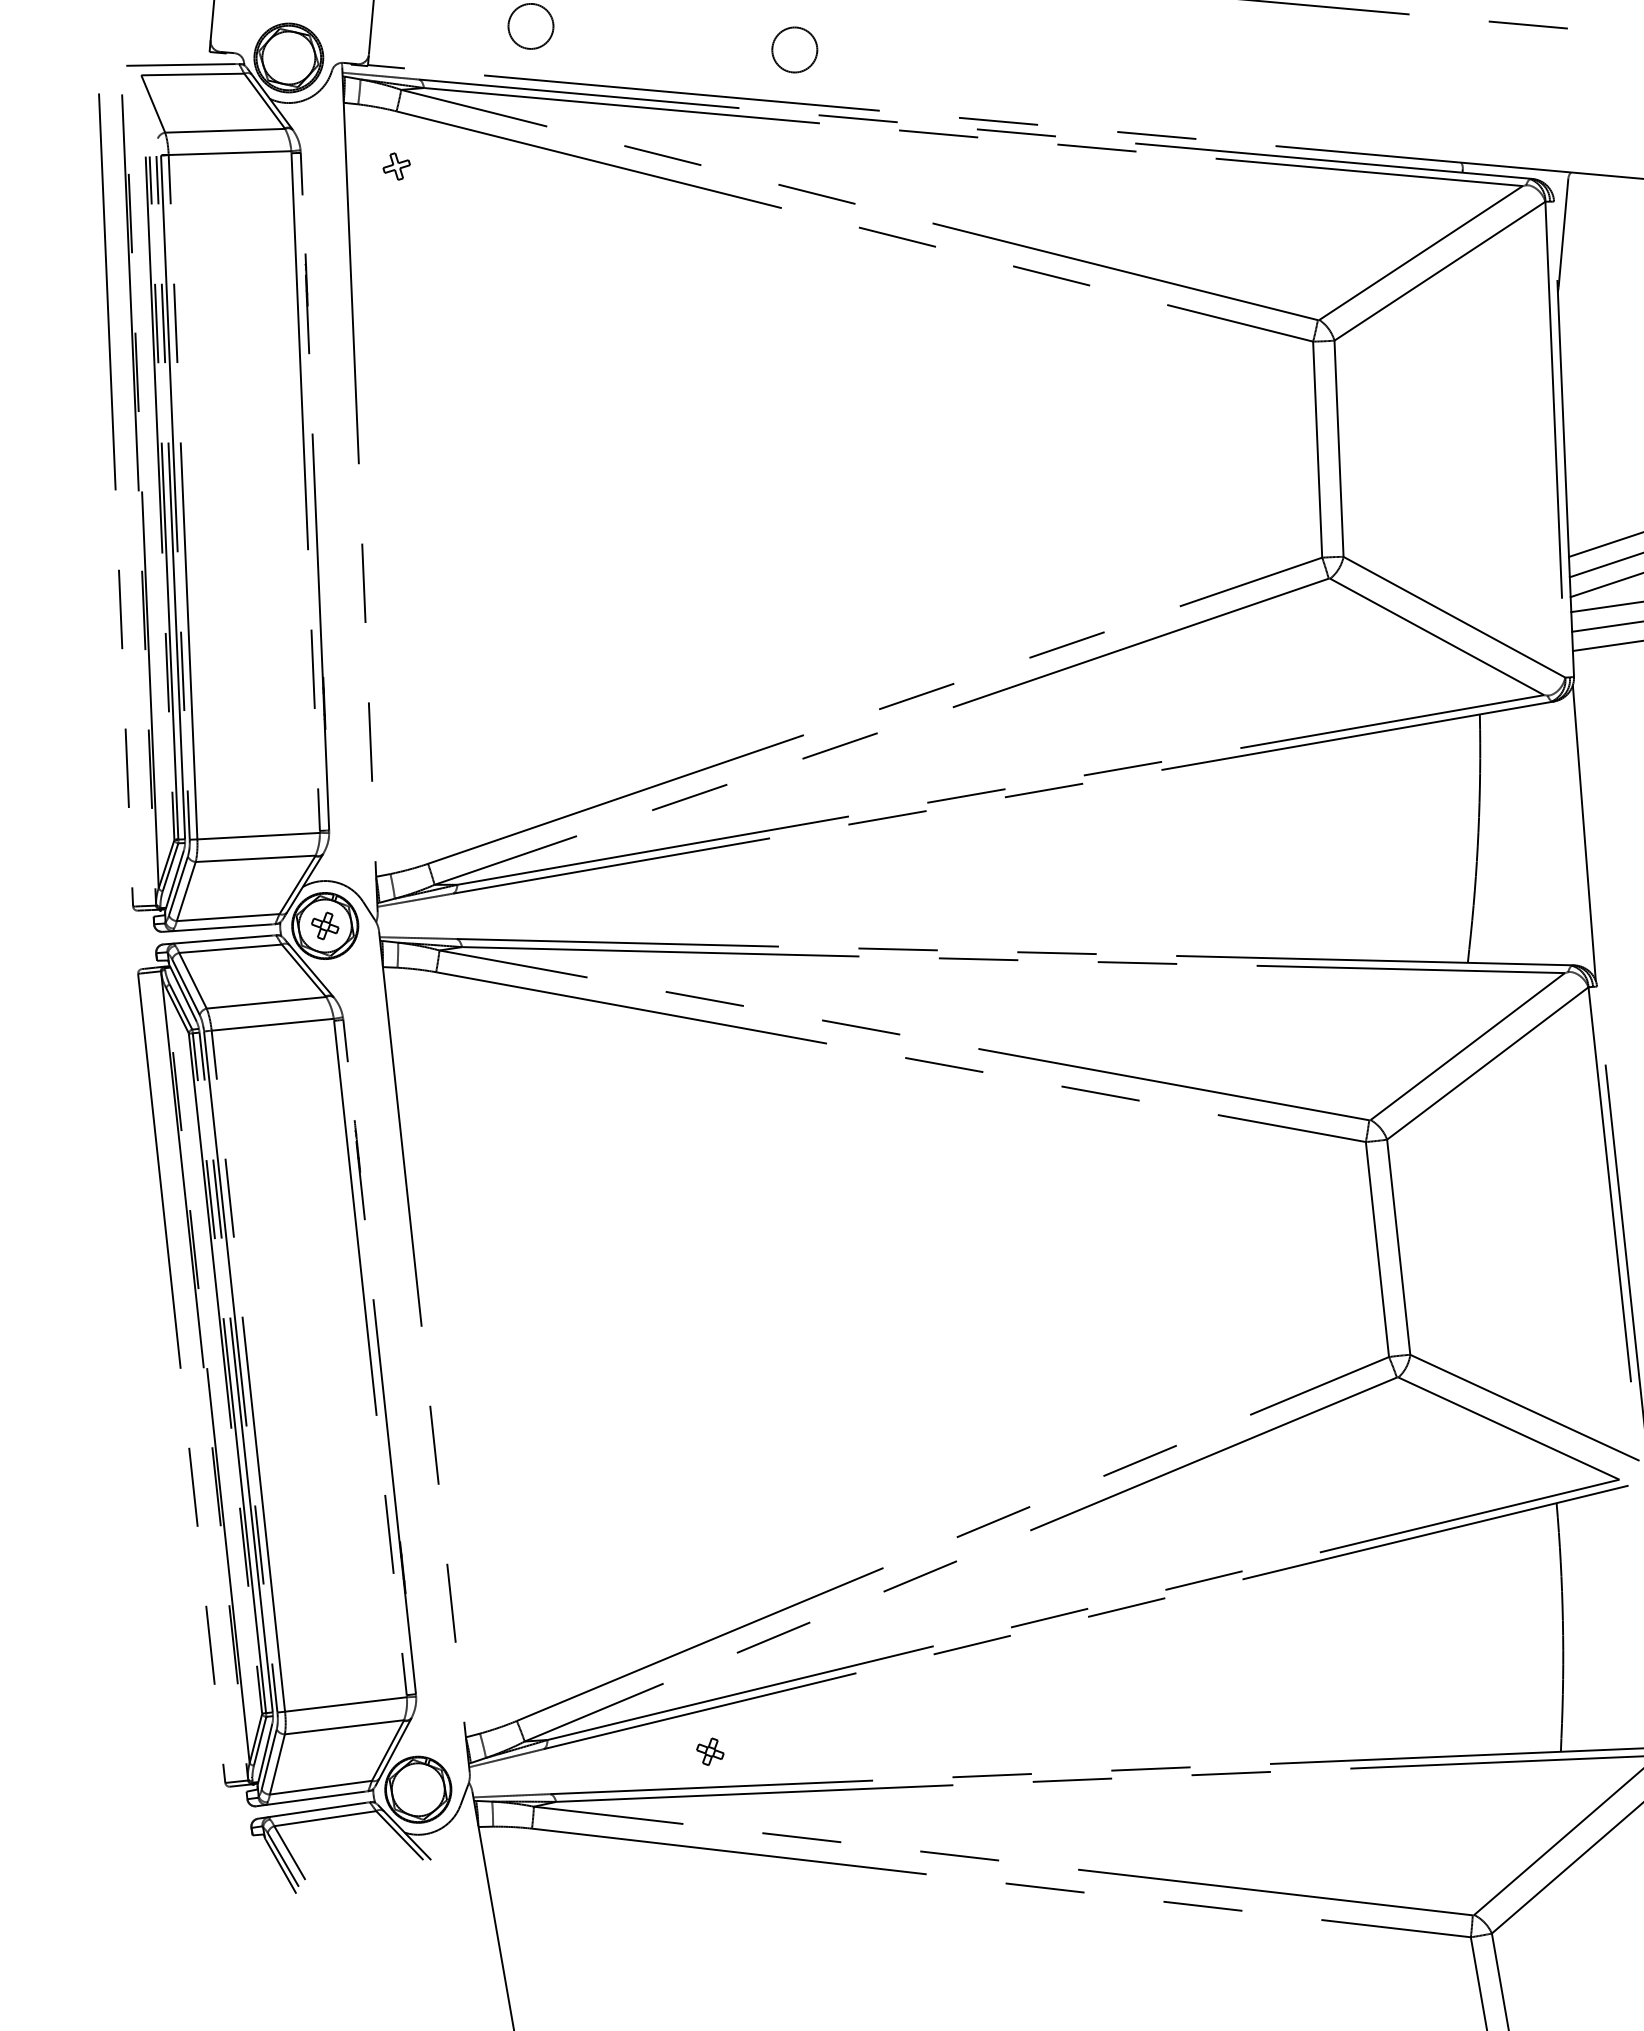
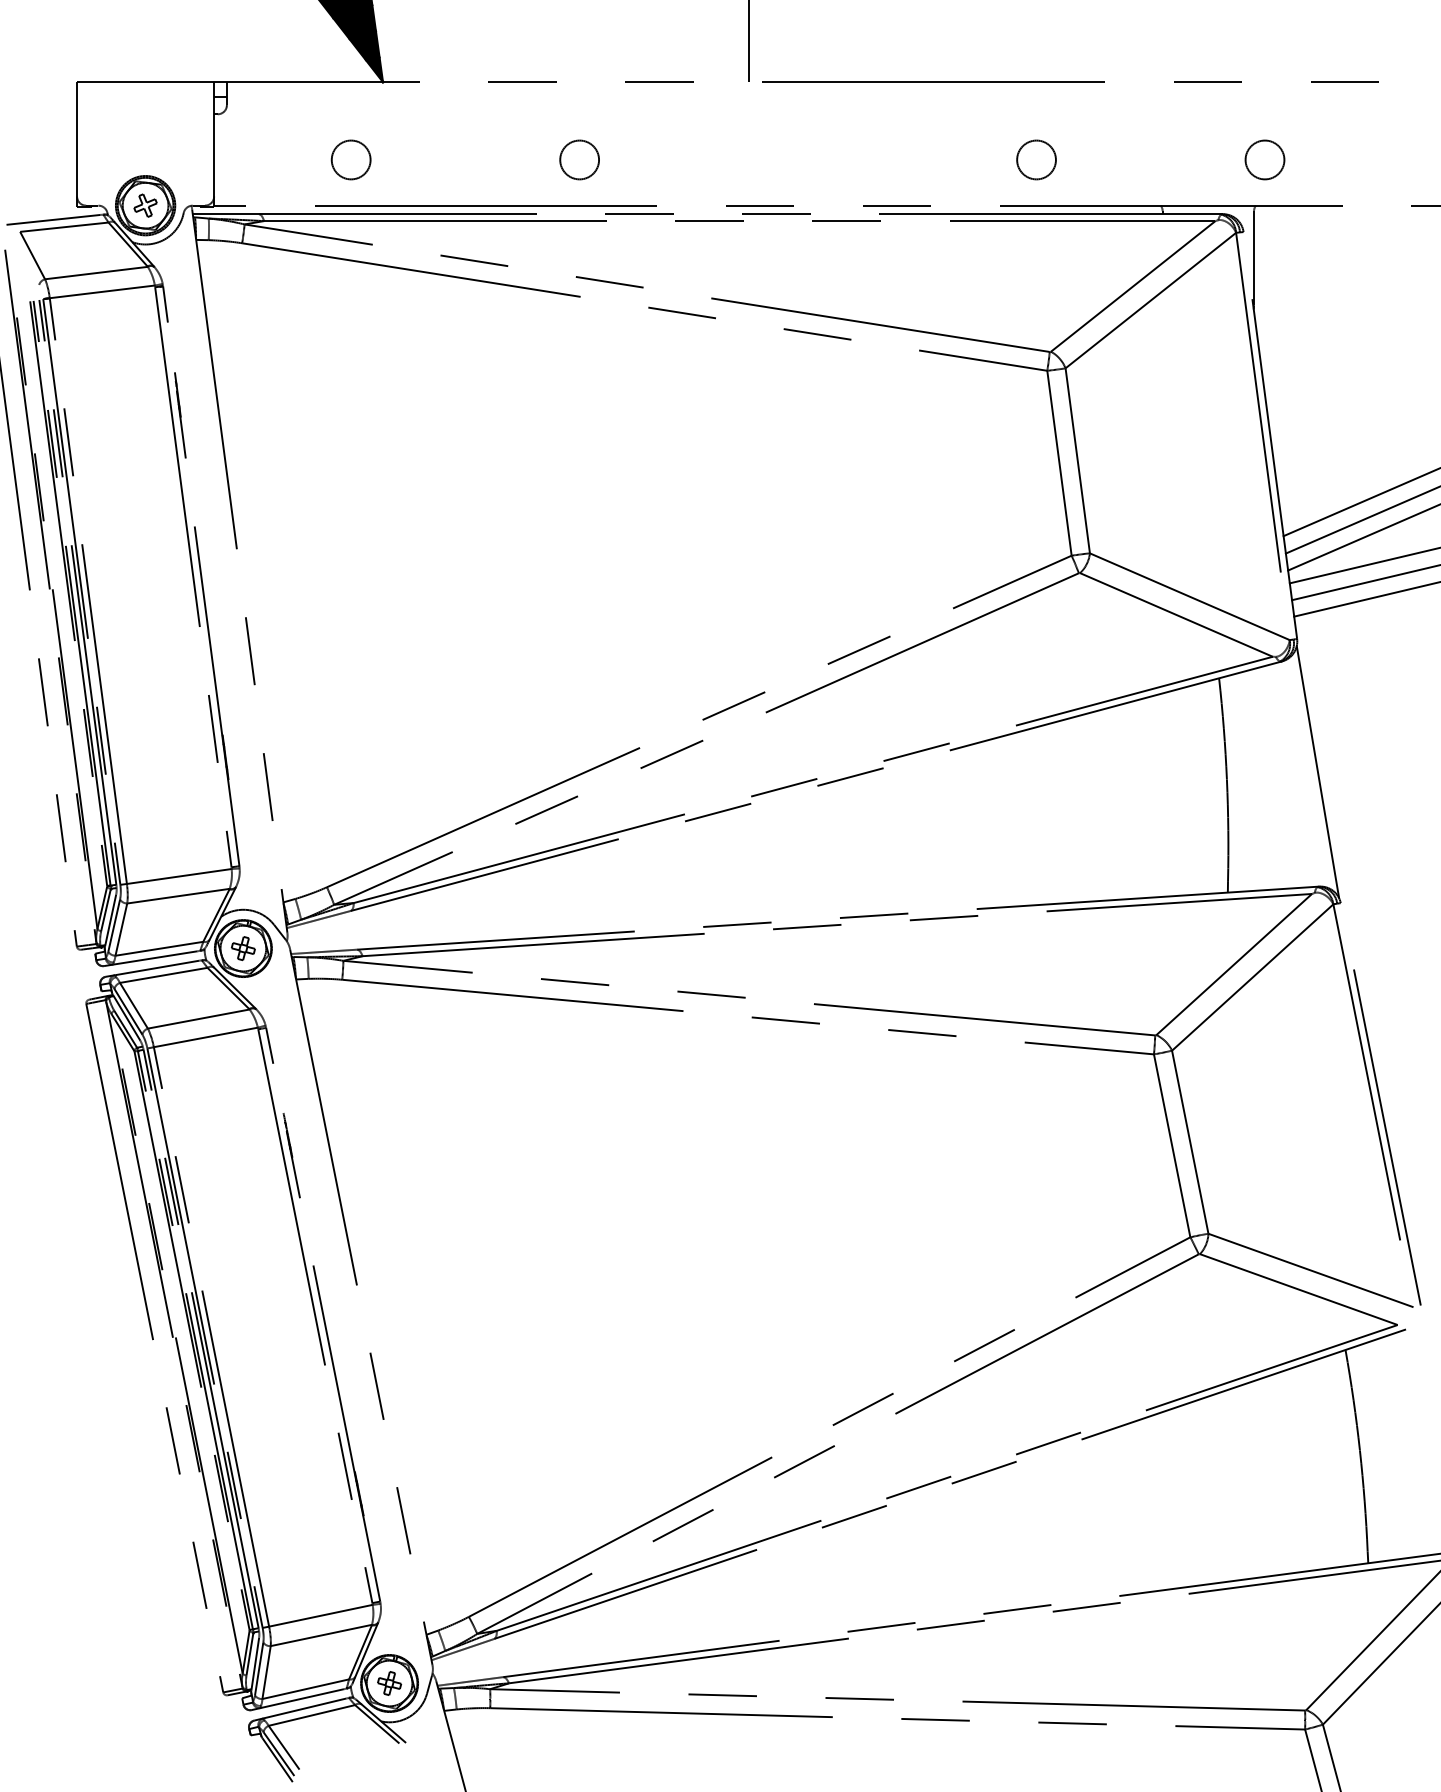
circle: (1322, 96) -> (1036, 159), added
circle: (1585, 120) -> (1264, 159), added
part: (396, 166) -> (145, 205), moved
part: (710, 1751) -> (389, 1683), moved

